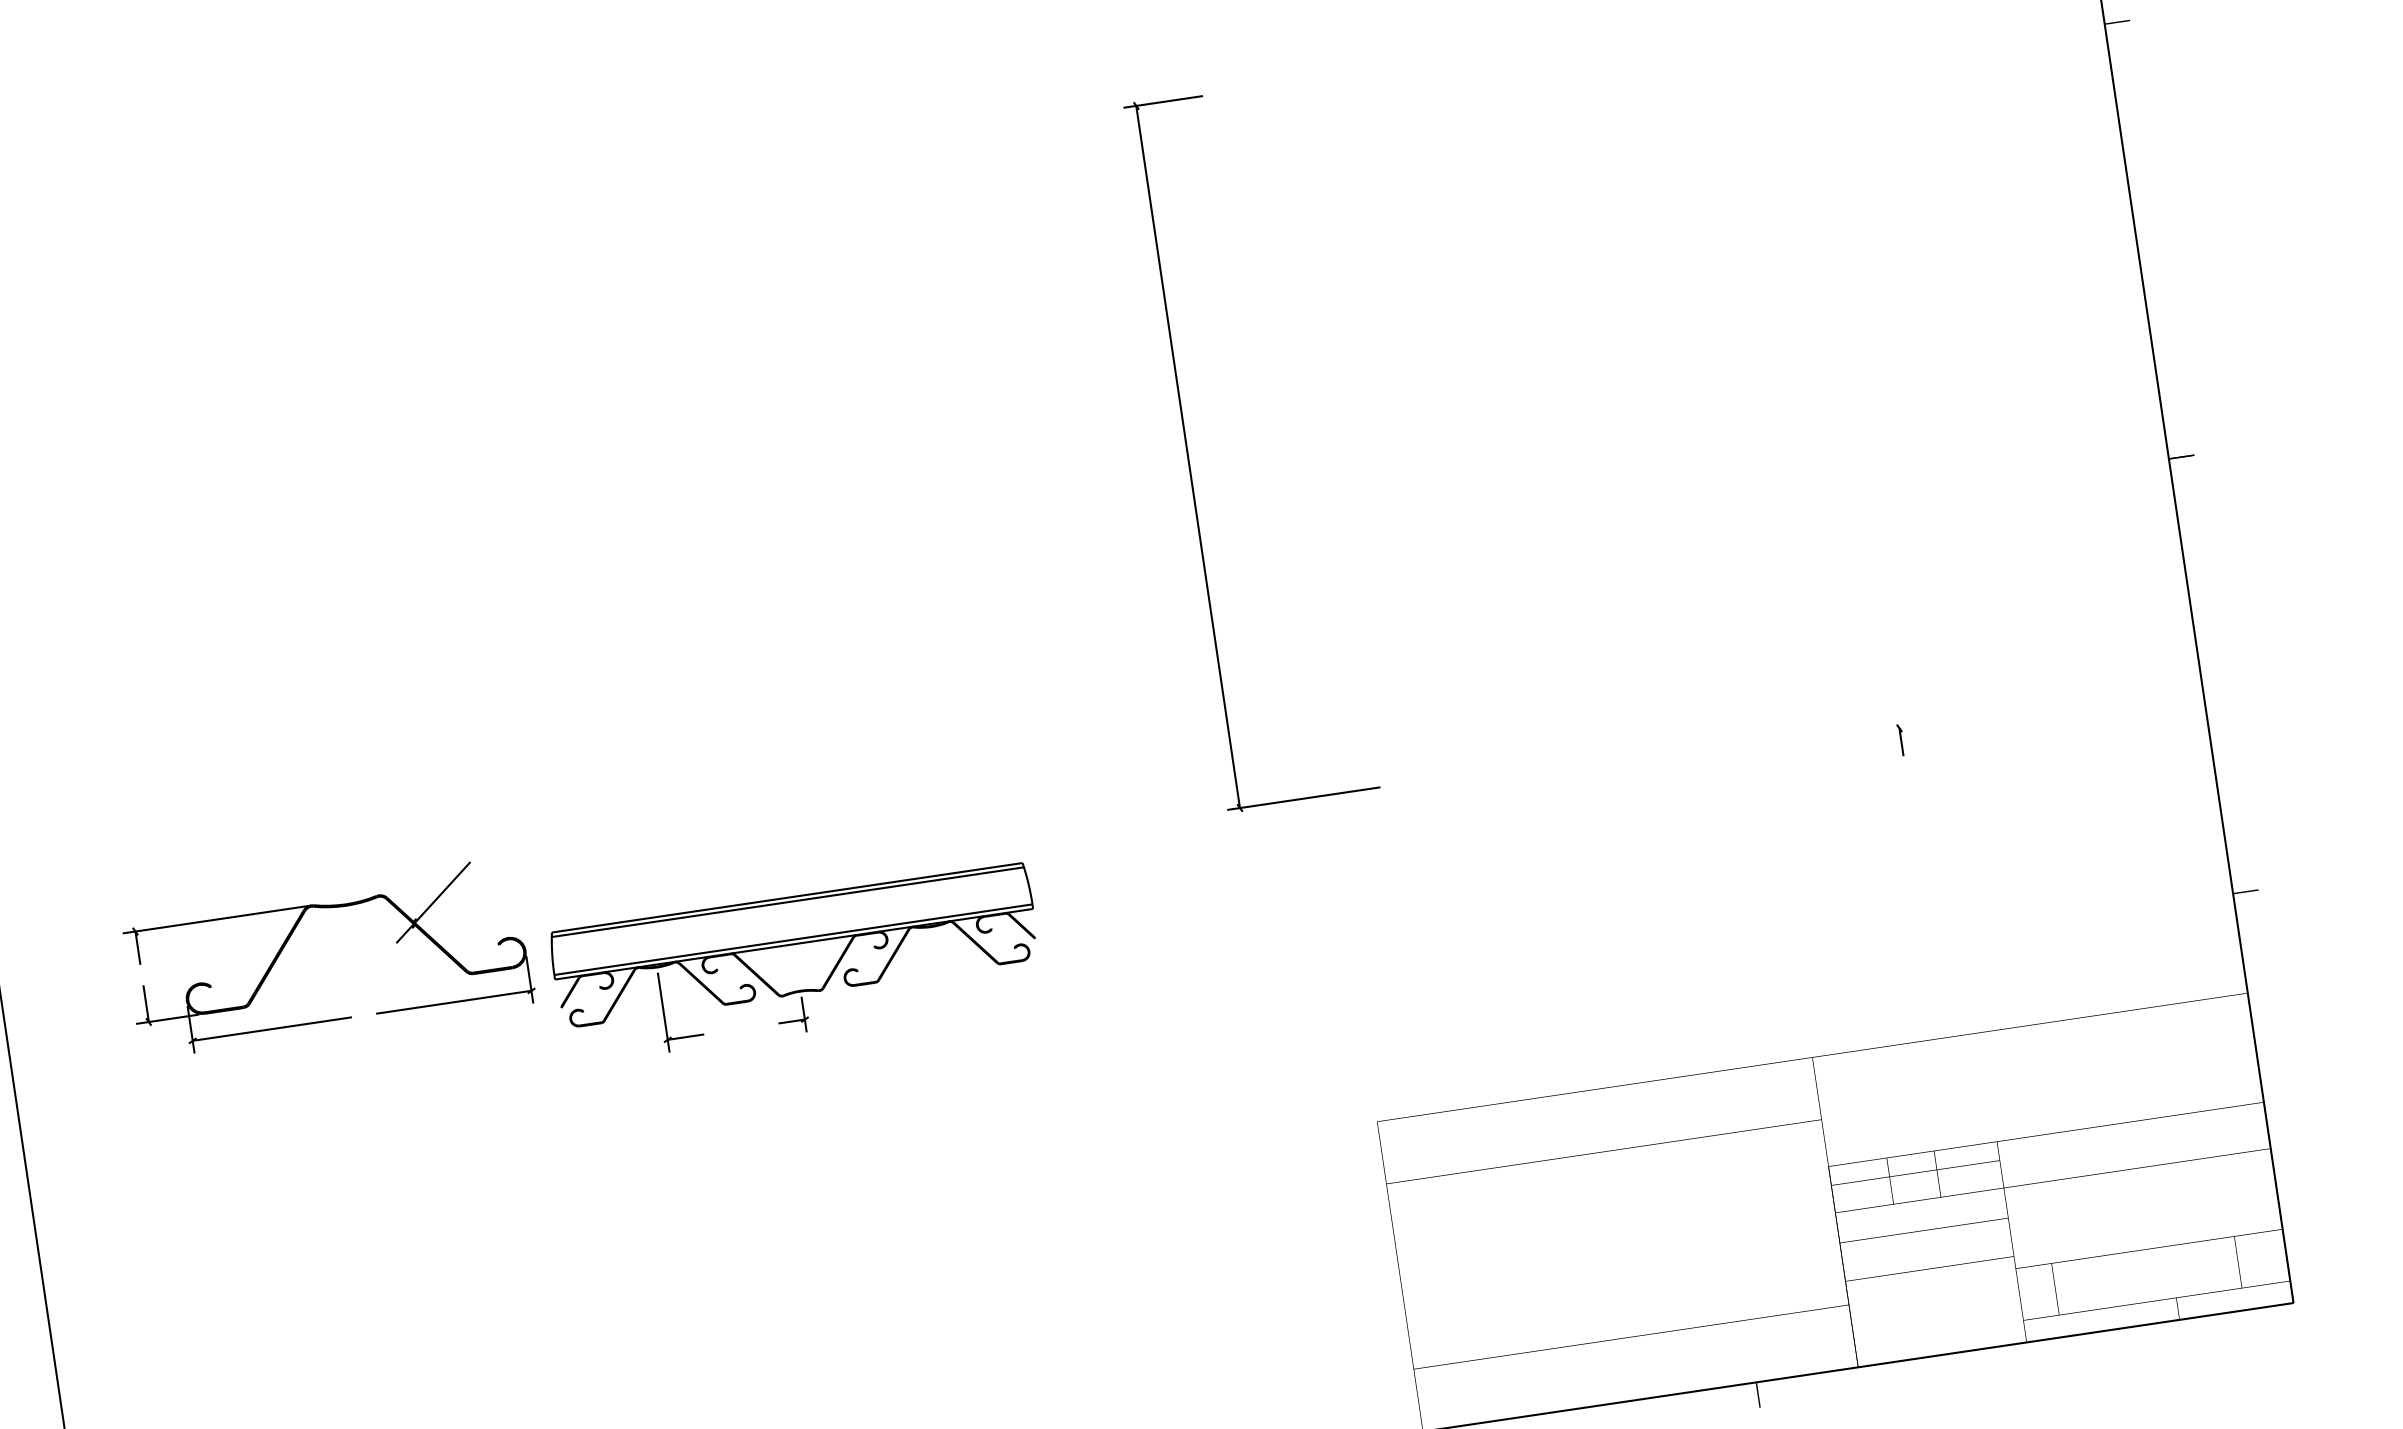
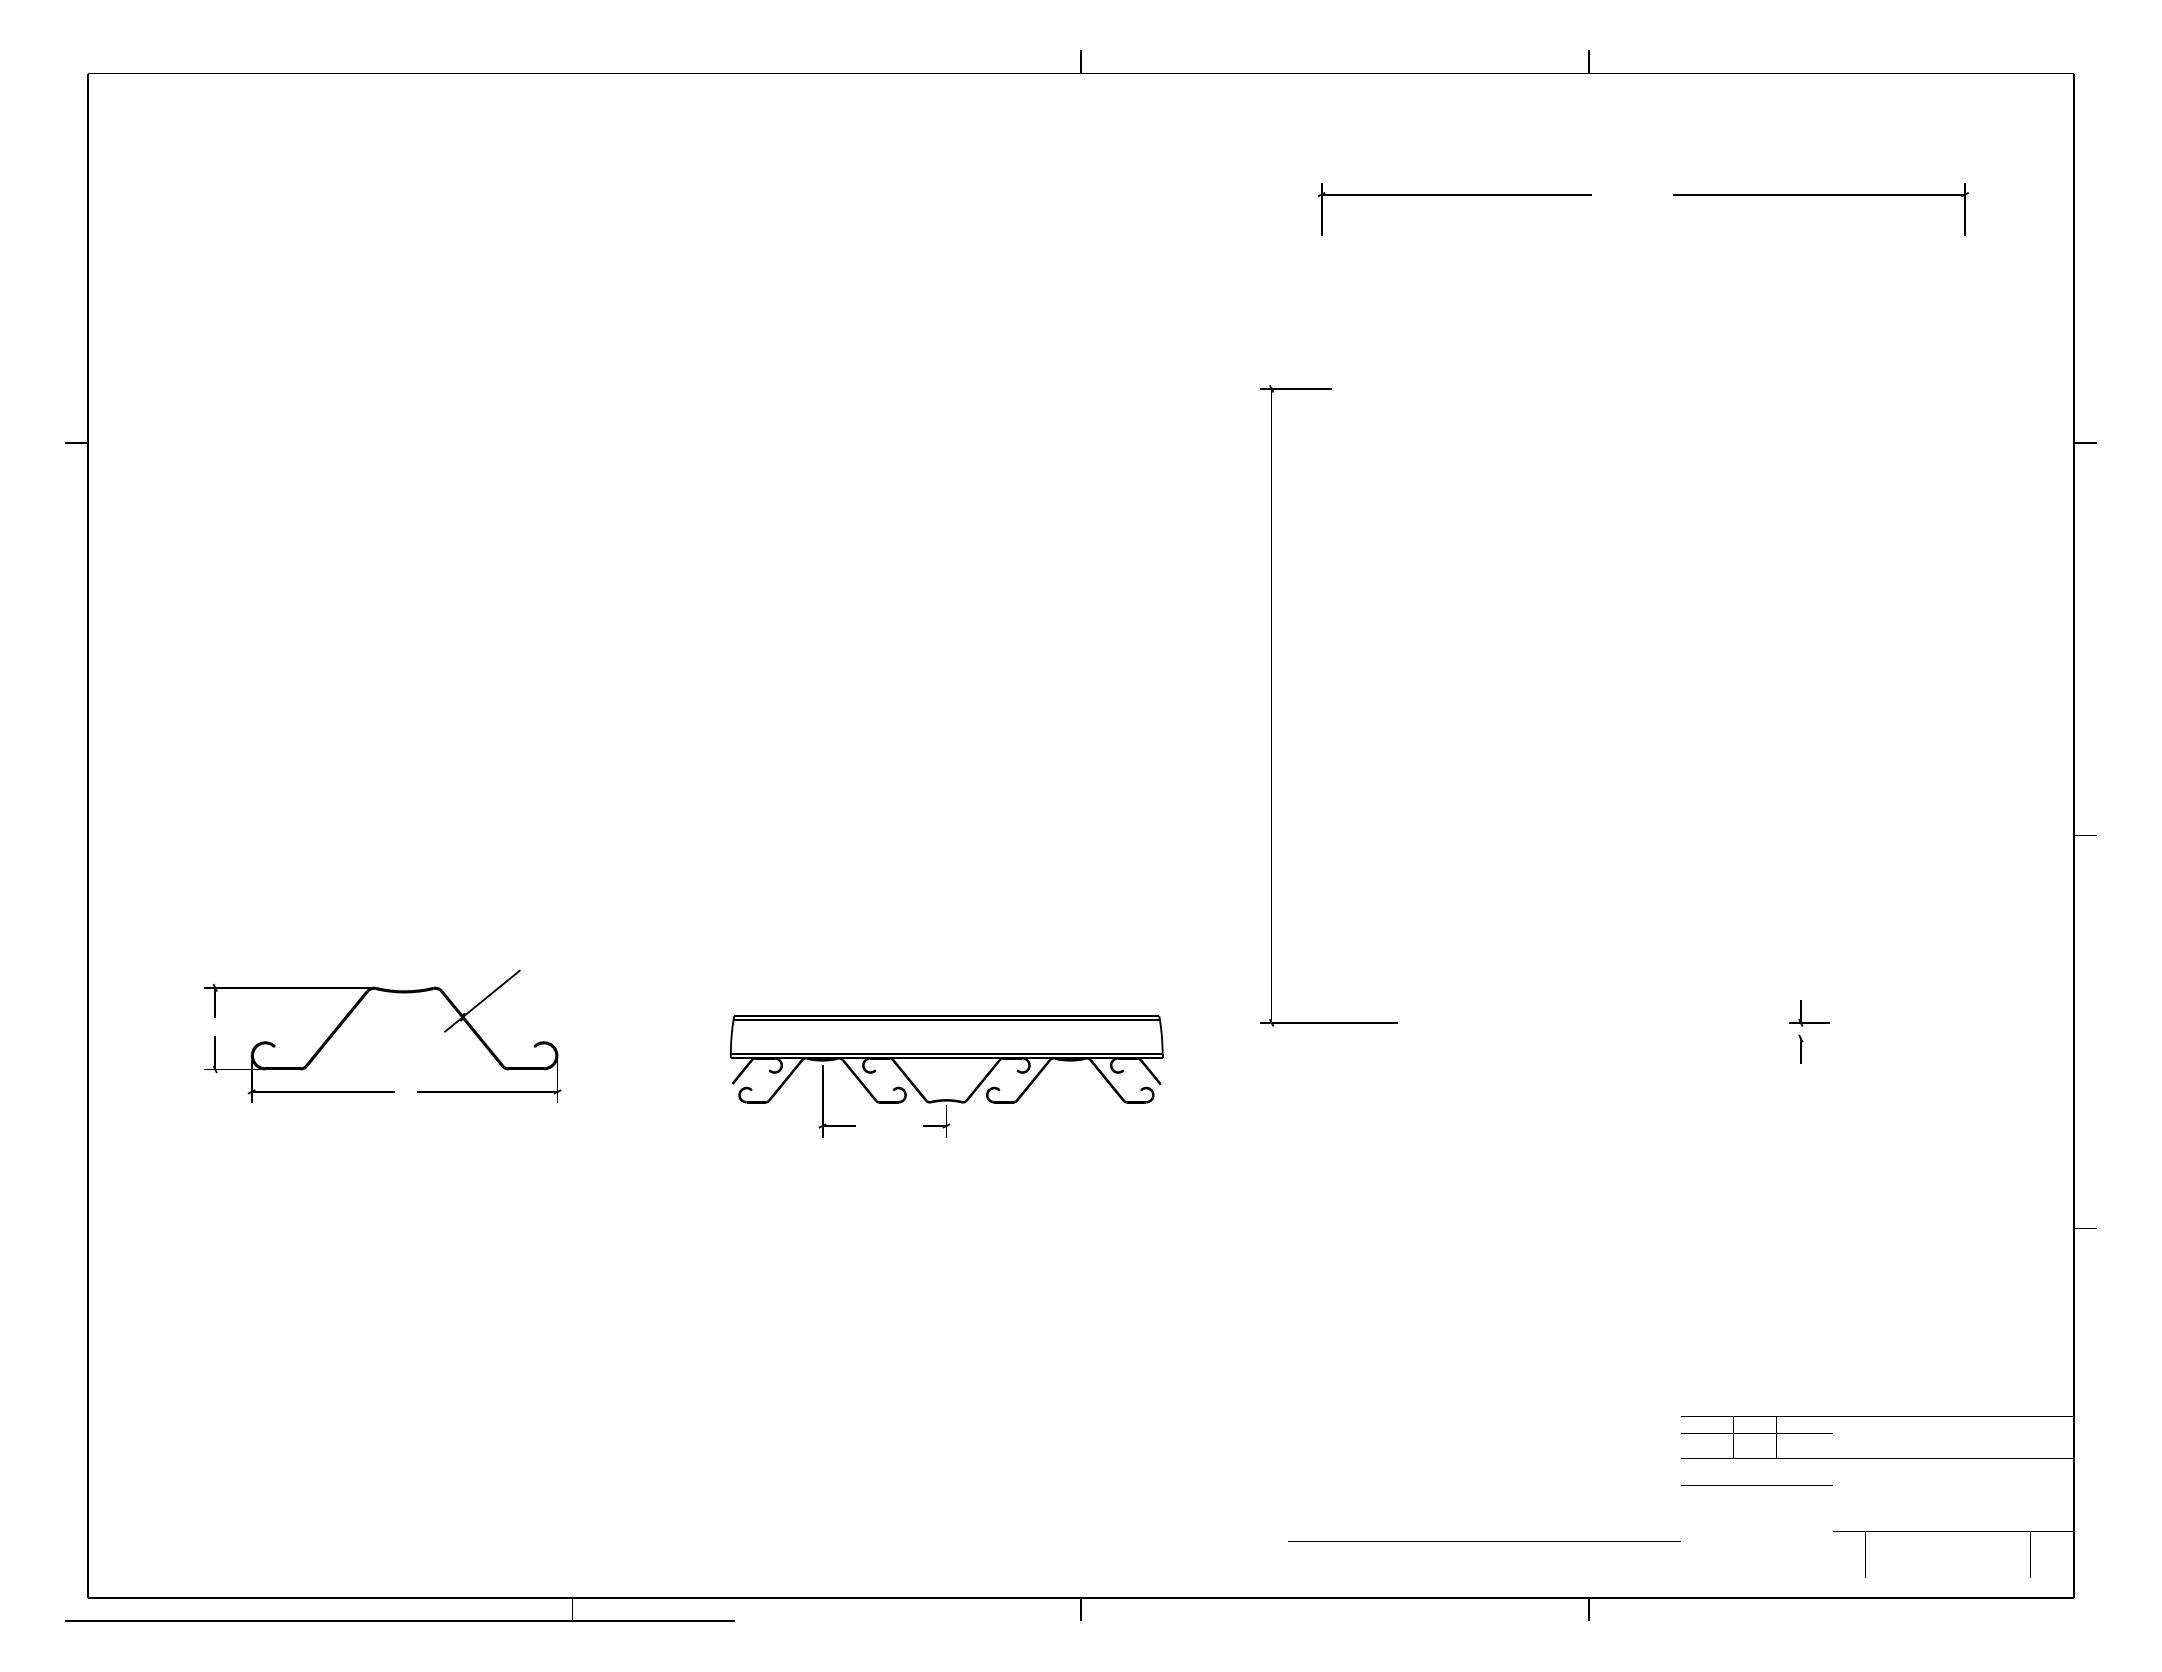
part: (1188, 456) -> (1271, 705), moved
part: (1896, 700) -> (1801, 1013), added
part: (796, 964) -> (946, 1076), moved

